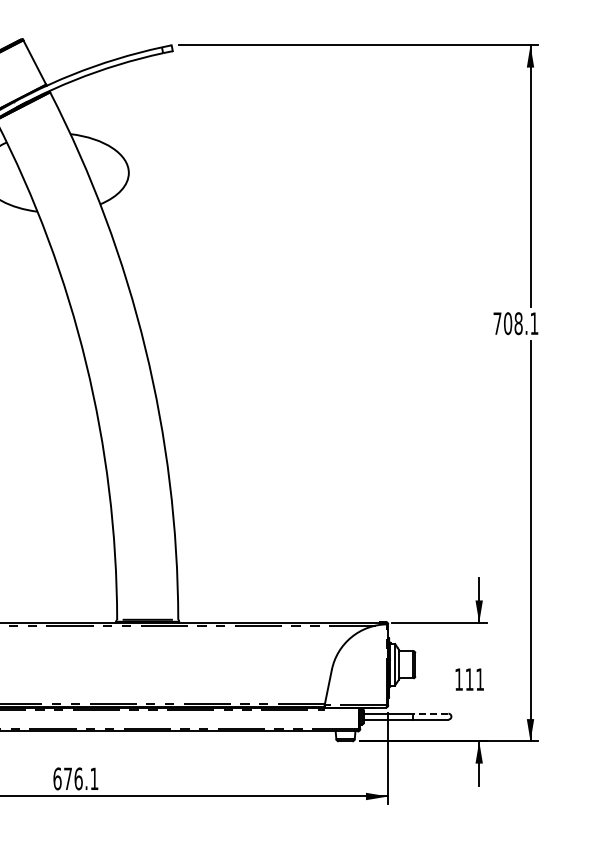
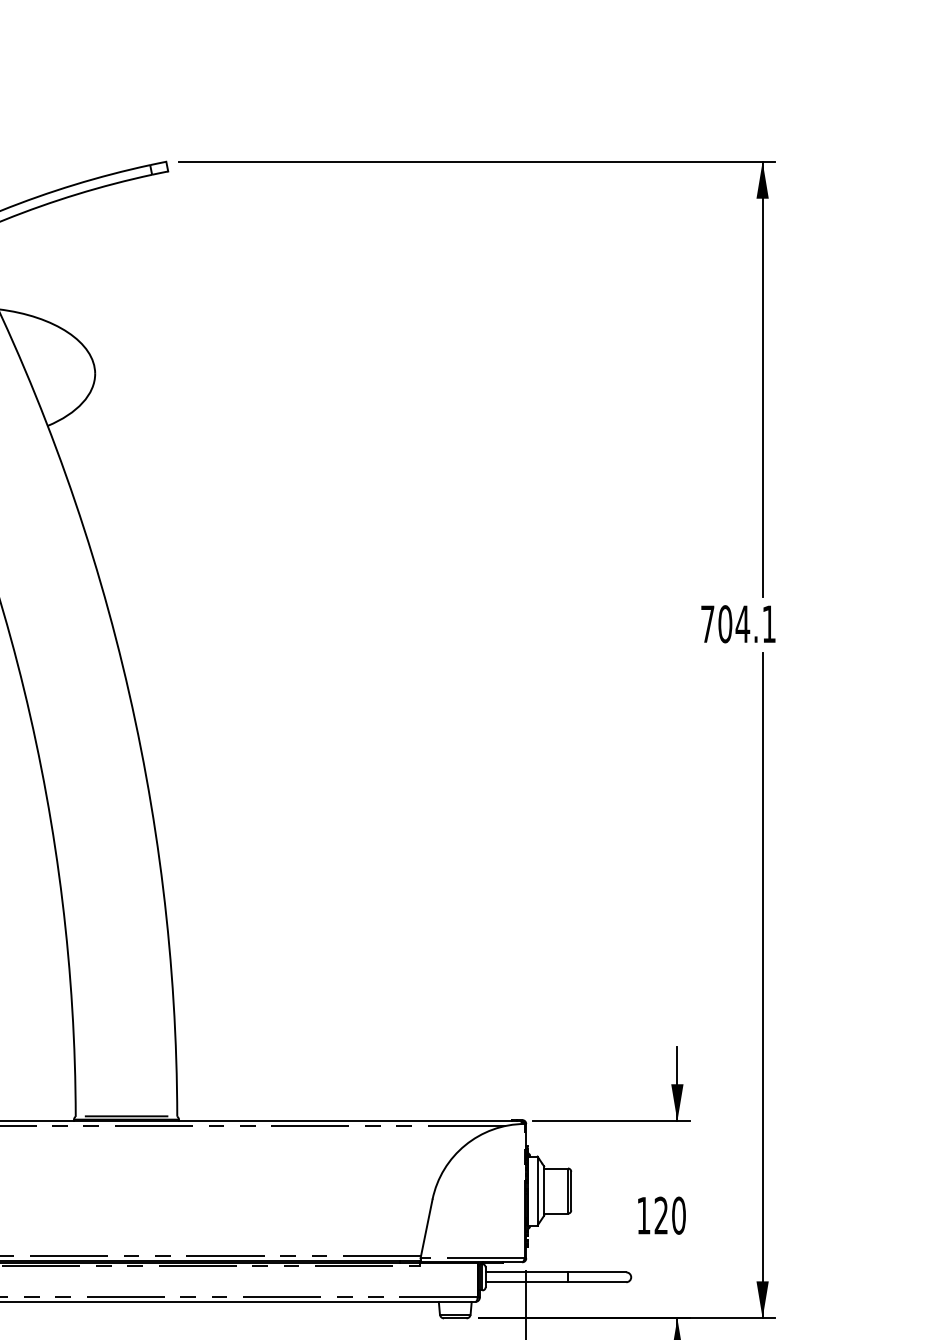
text: (518, 323) -> (742, 623), 708.1 -> 704.1
text: (474, 679) -> (669, 1215), 111 -> 120
line: (430, 713) -> (596, 1272), dashed -> solid

